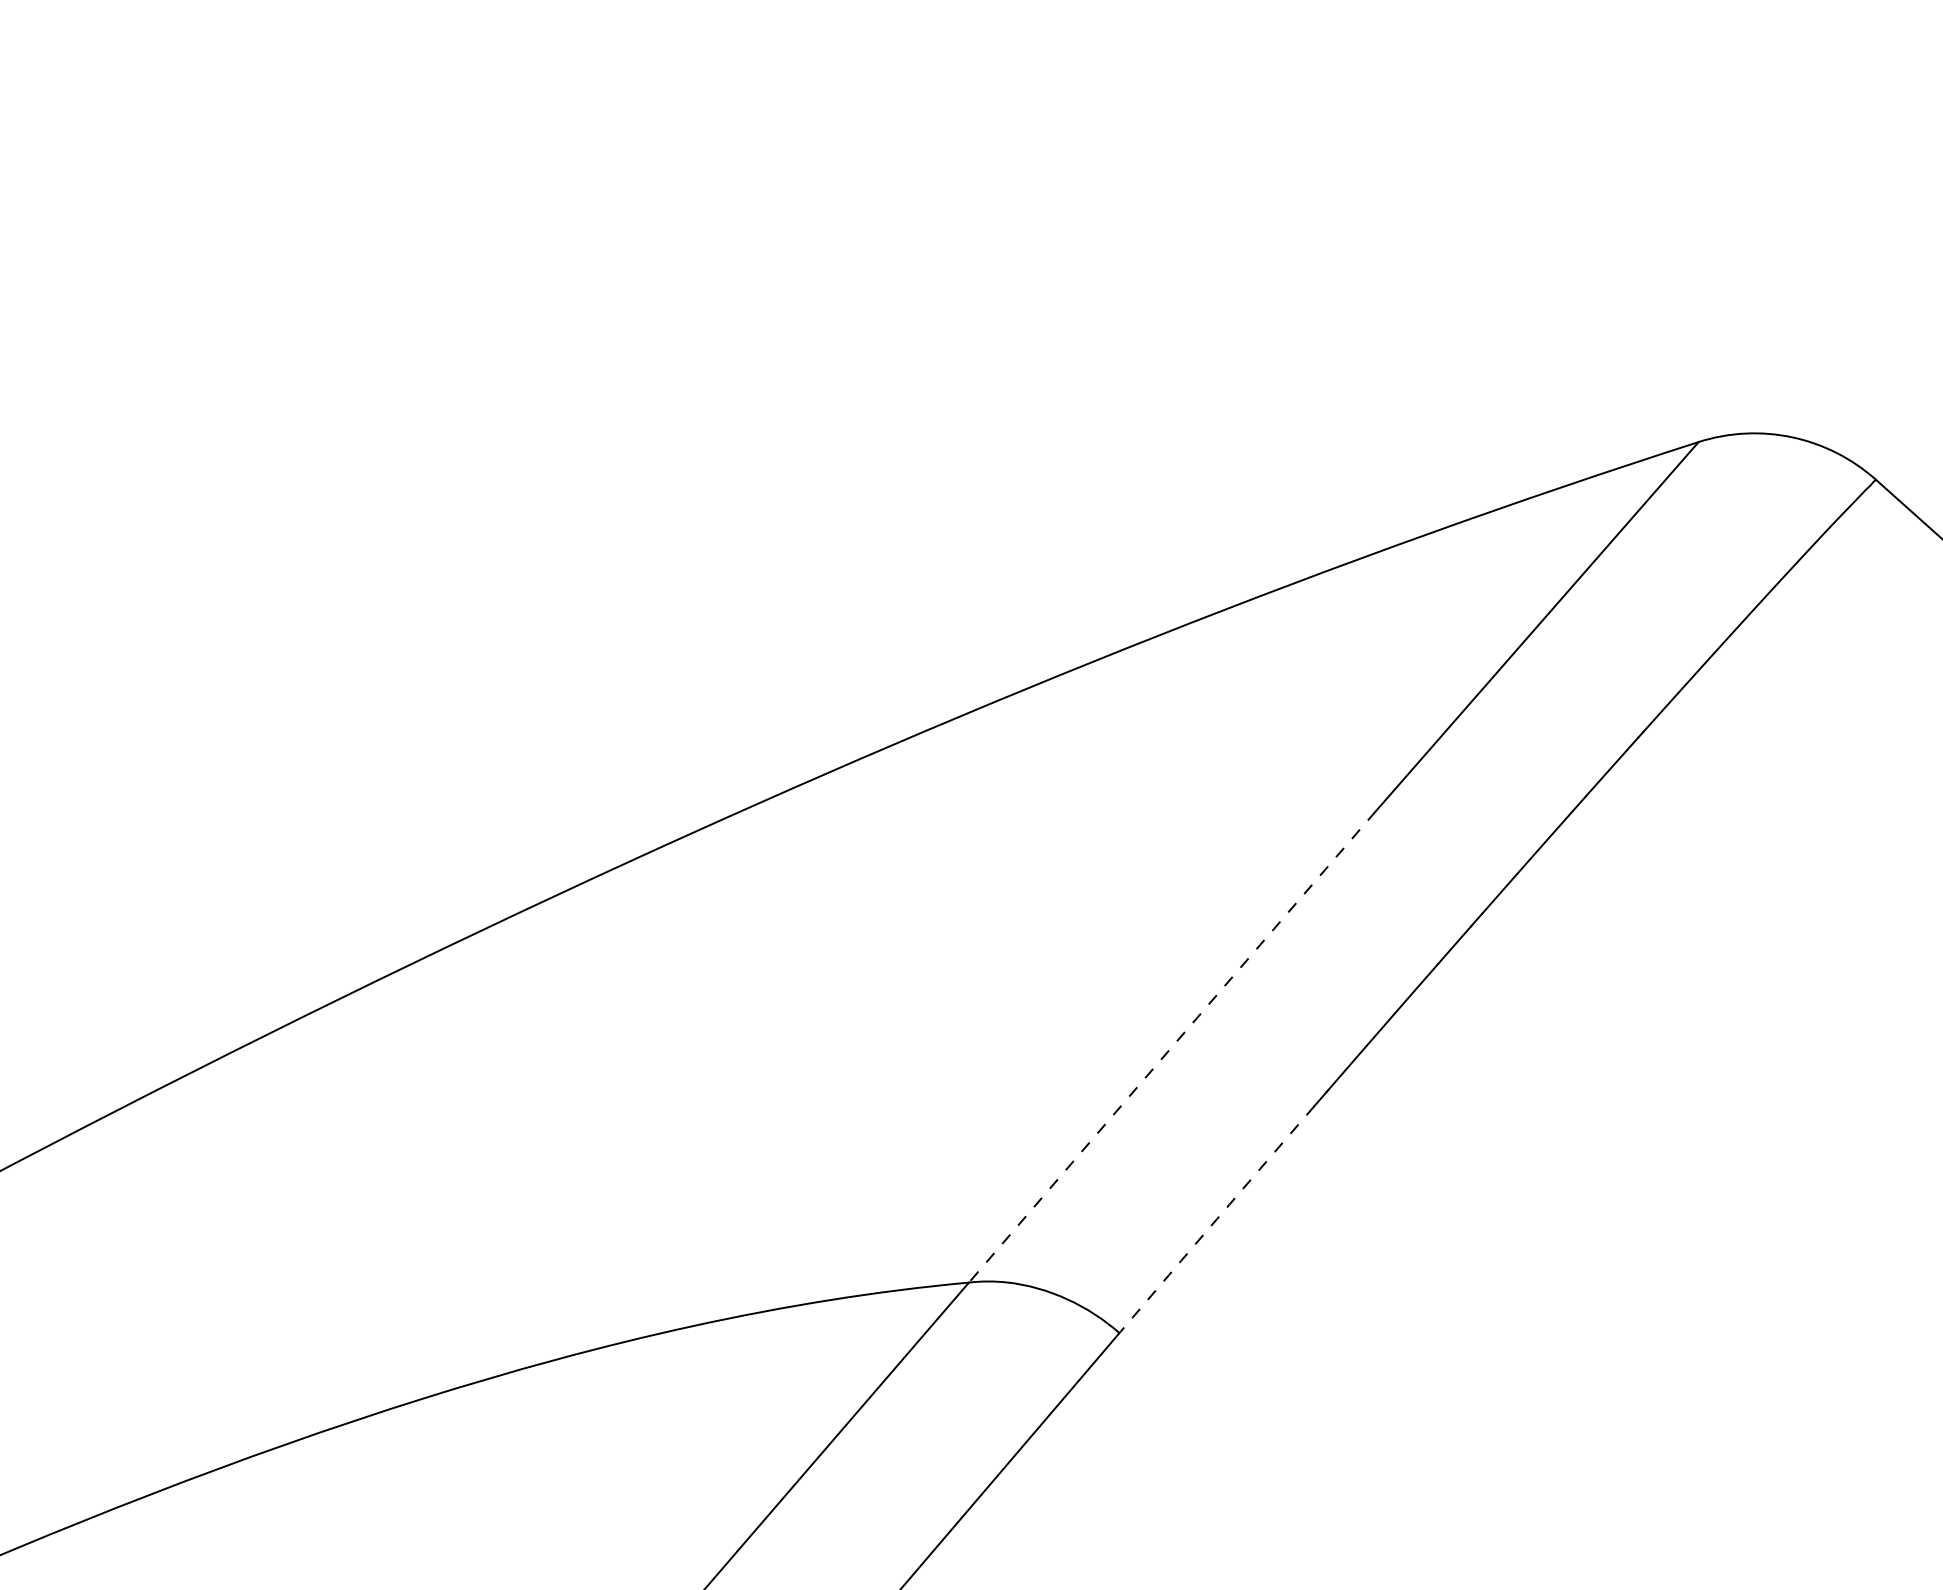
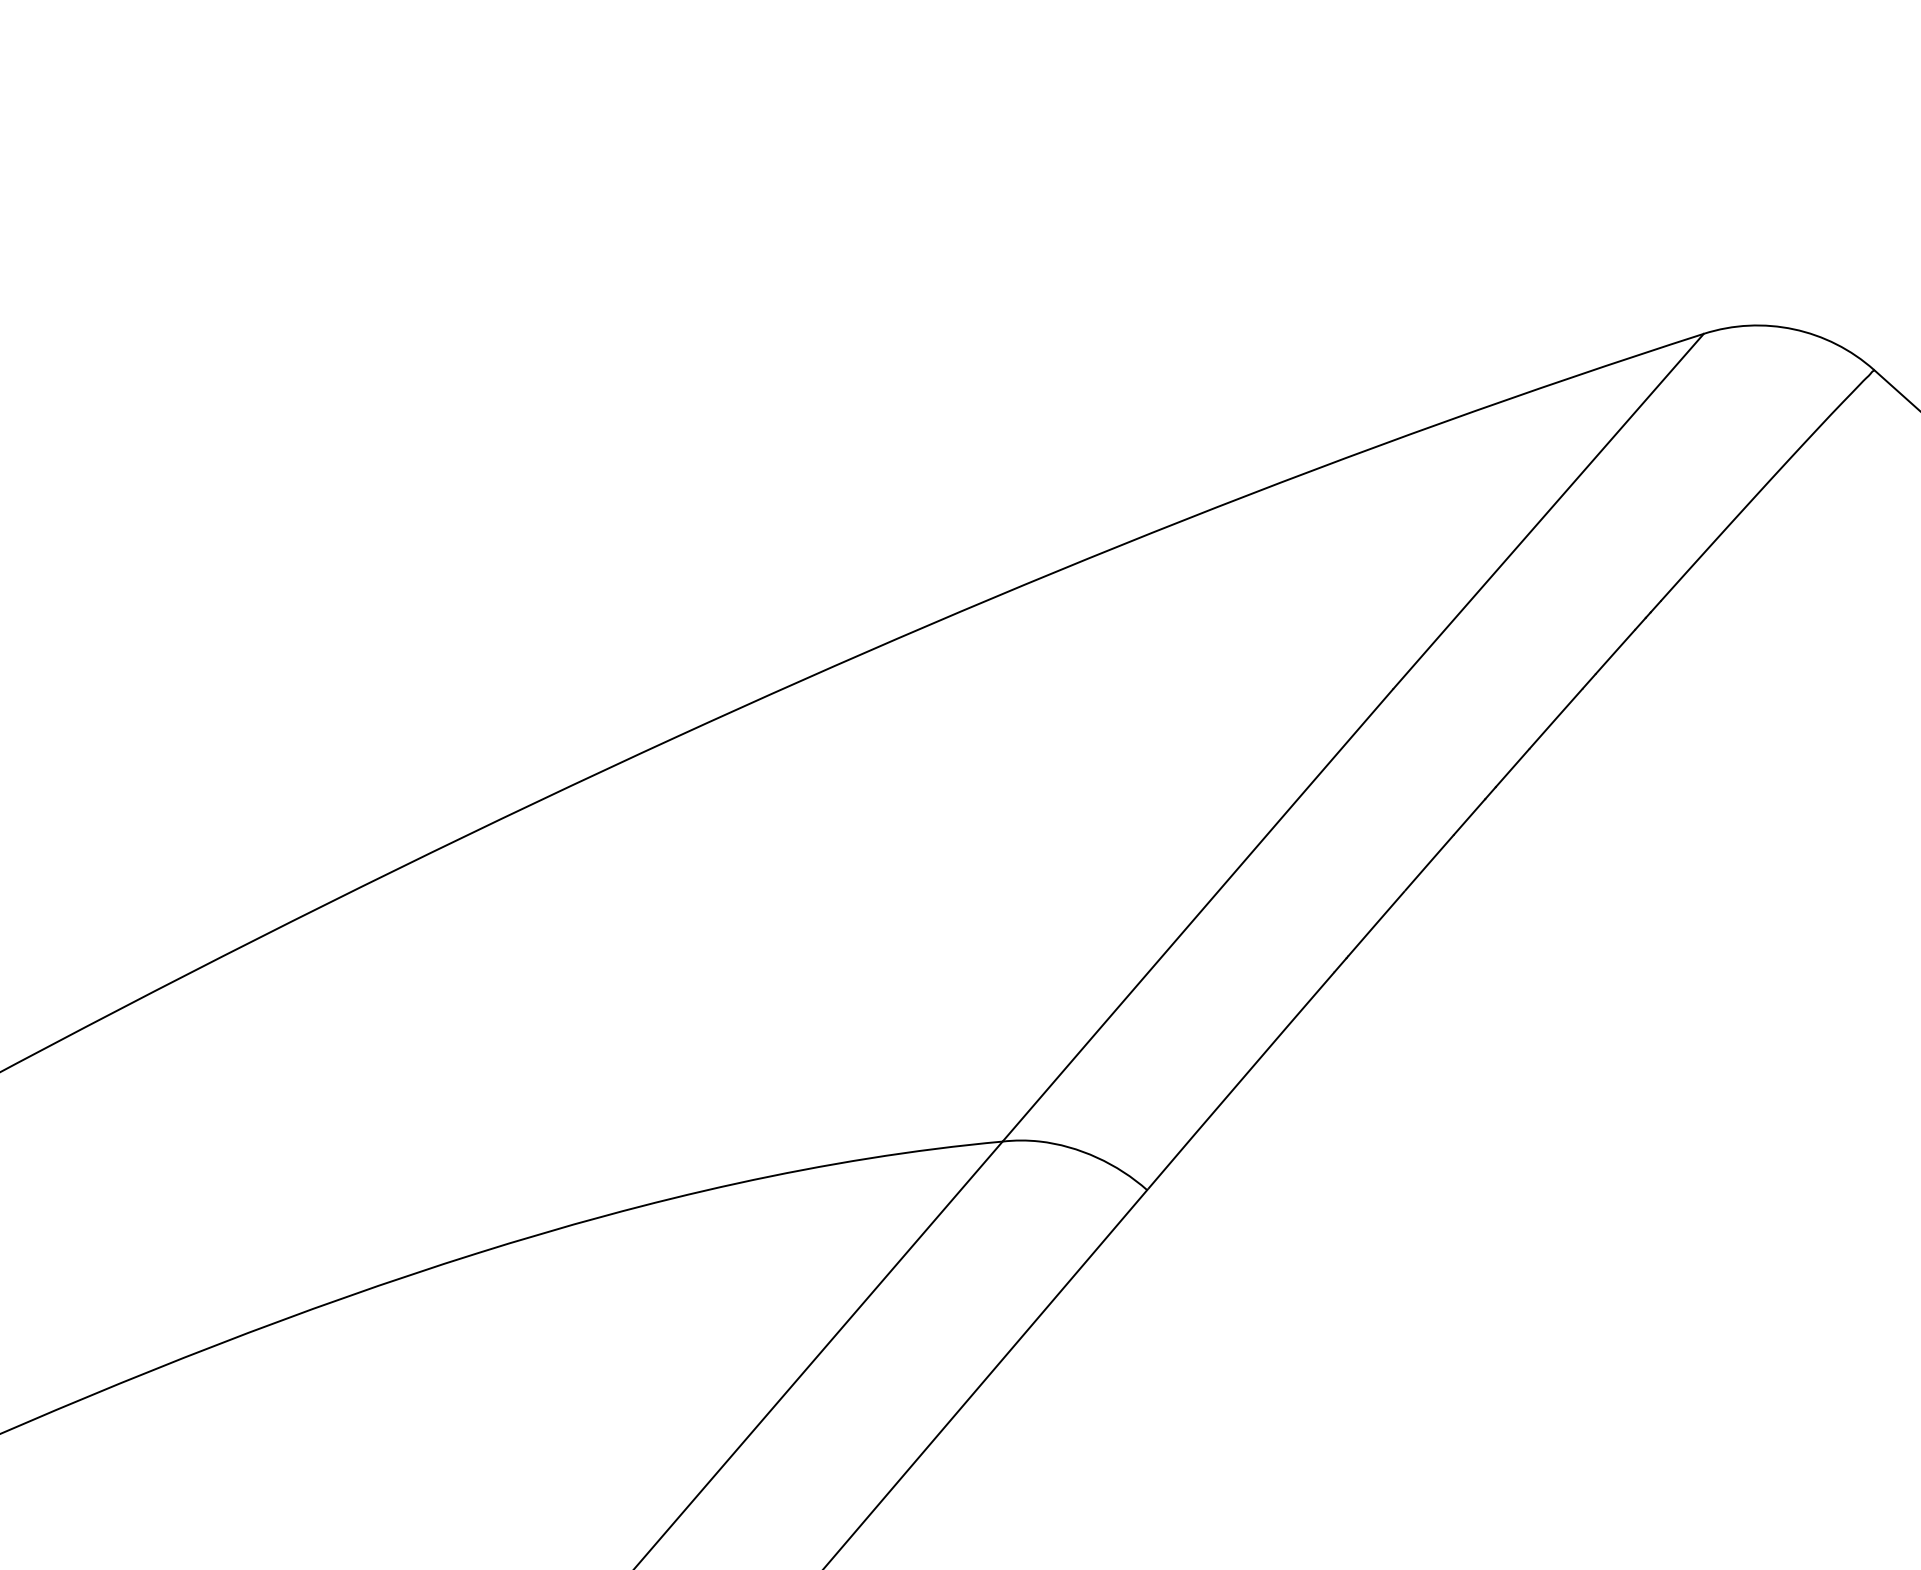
arc: (1171, 1046) -> (1197, 914), dashed -> solid
arc: (1217, 1219) -> (1241, 1080), dashed -> solid

